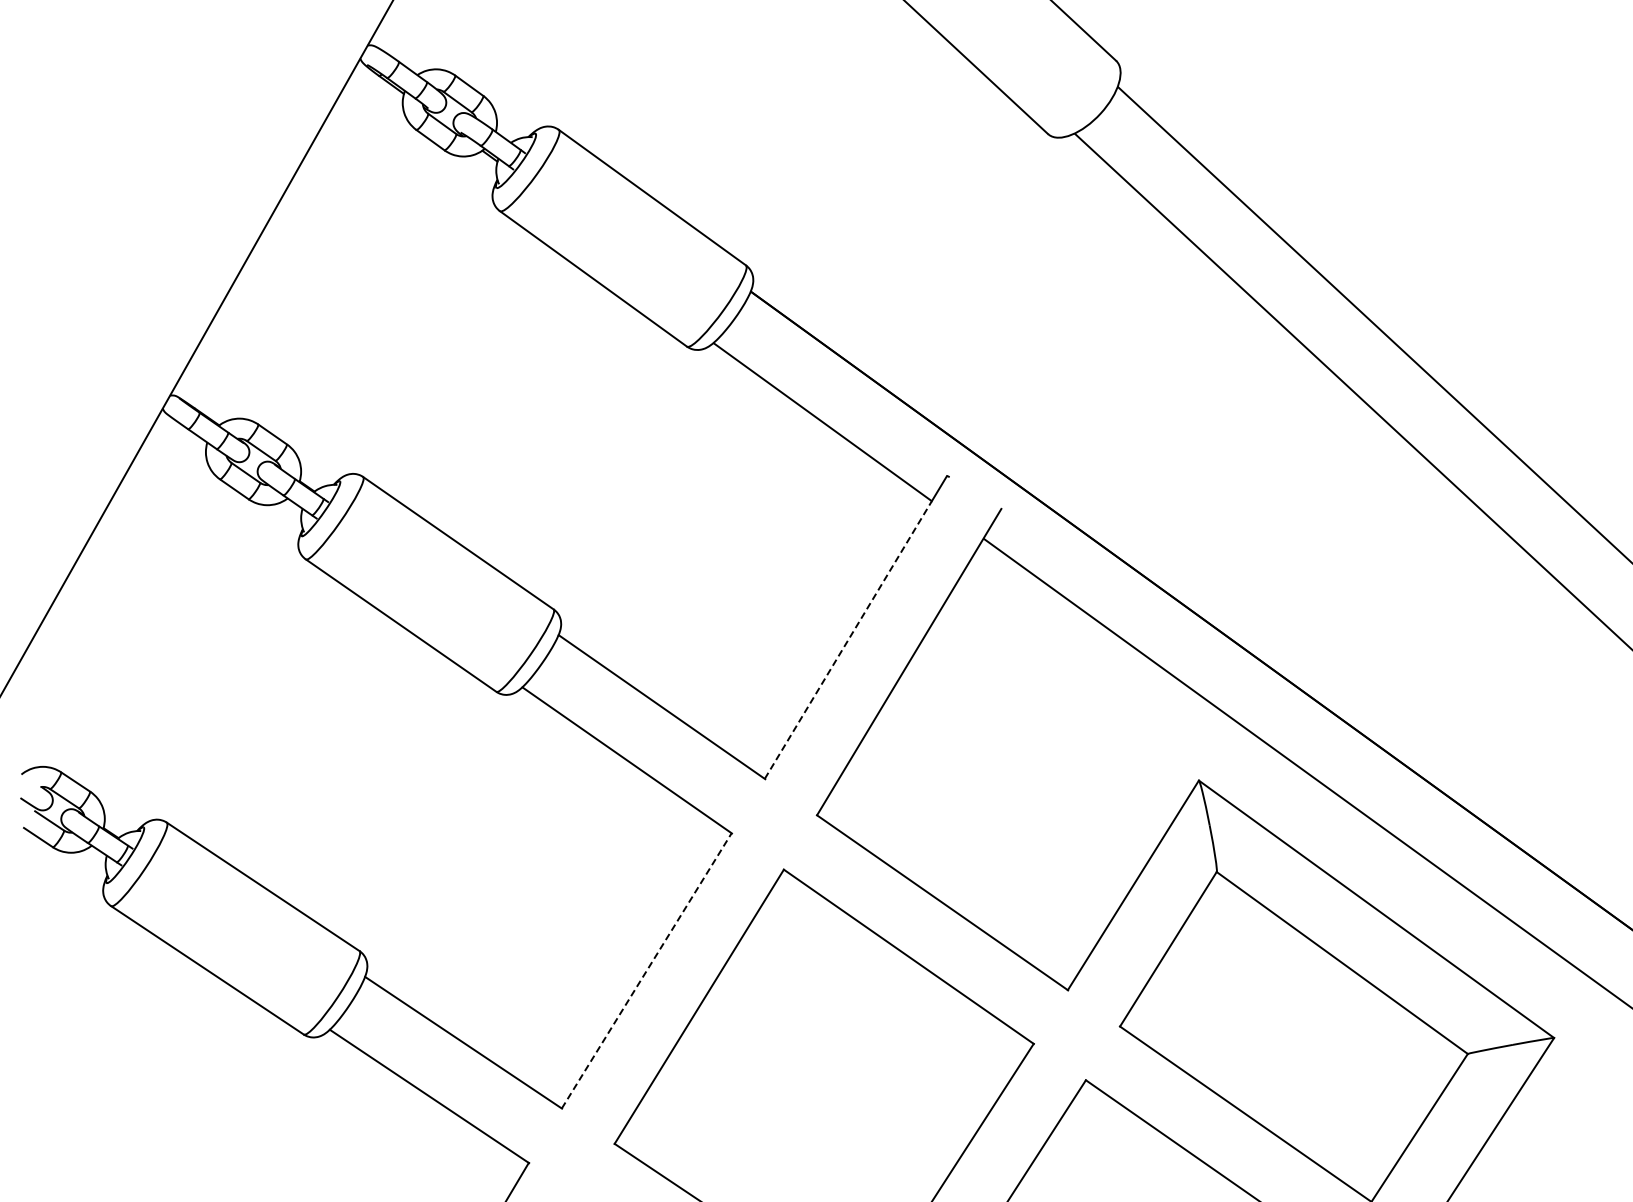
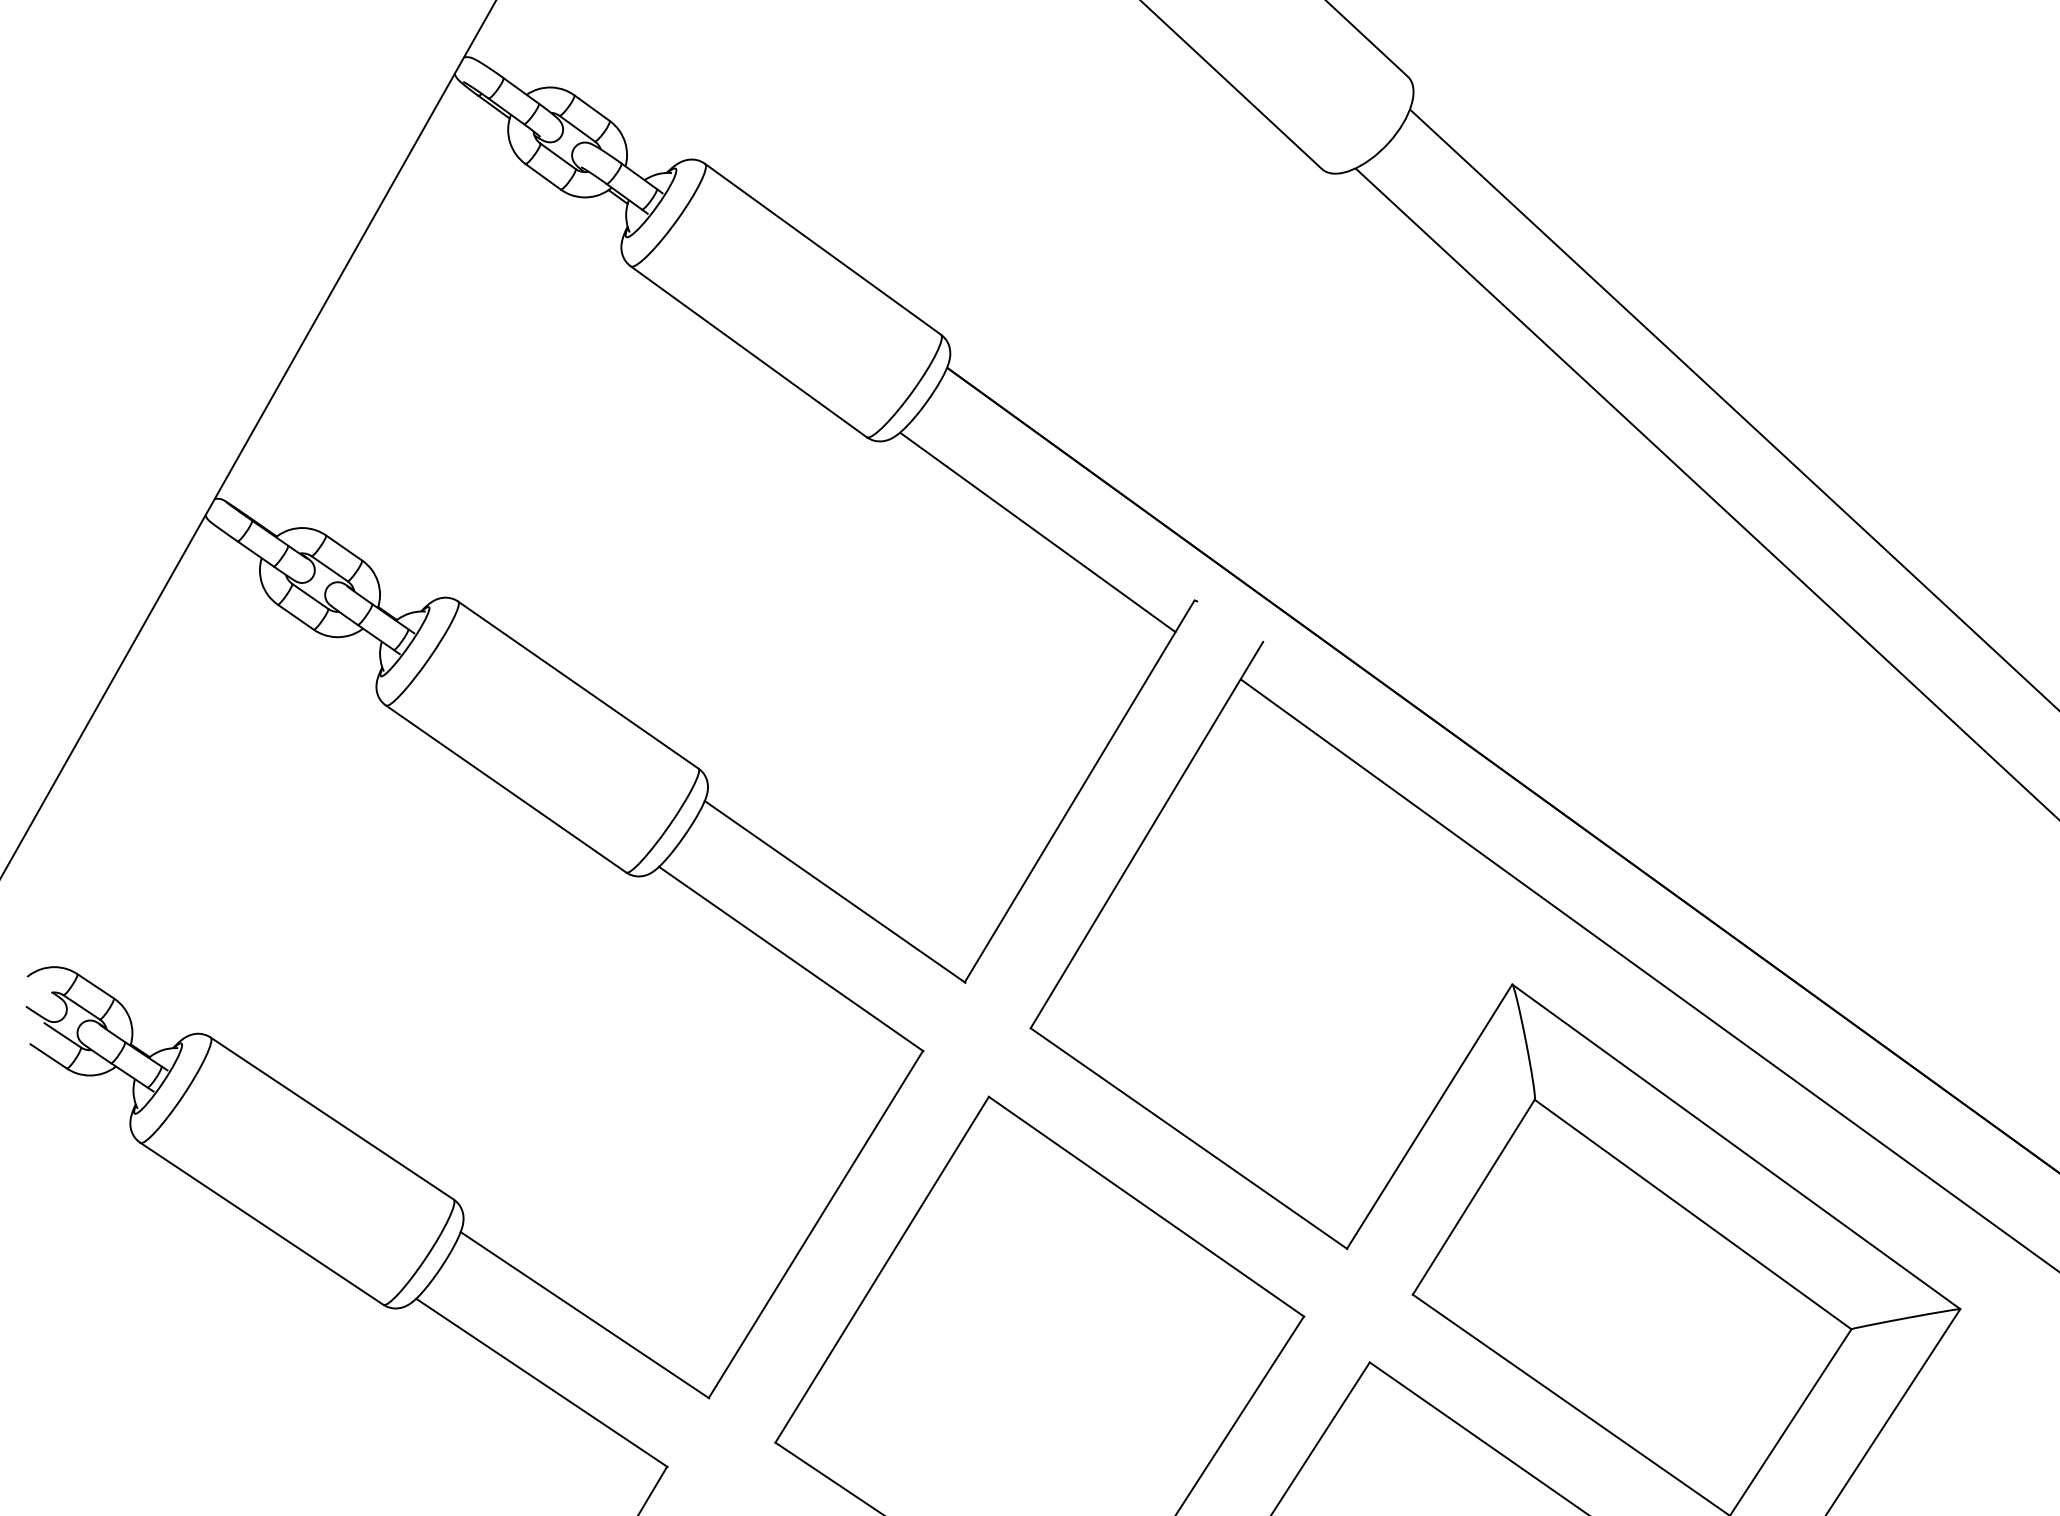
line: (848, 639) -> (1070, 806), dashed -> solid
line: (646, 970) -> (815, 1224), dashed -> solid

